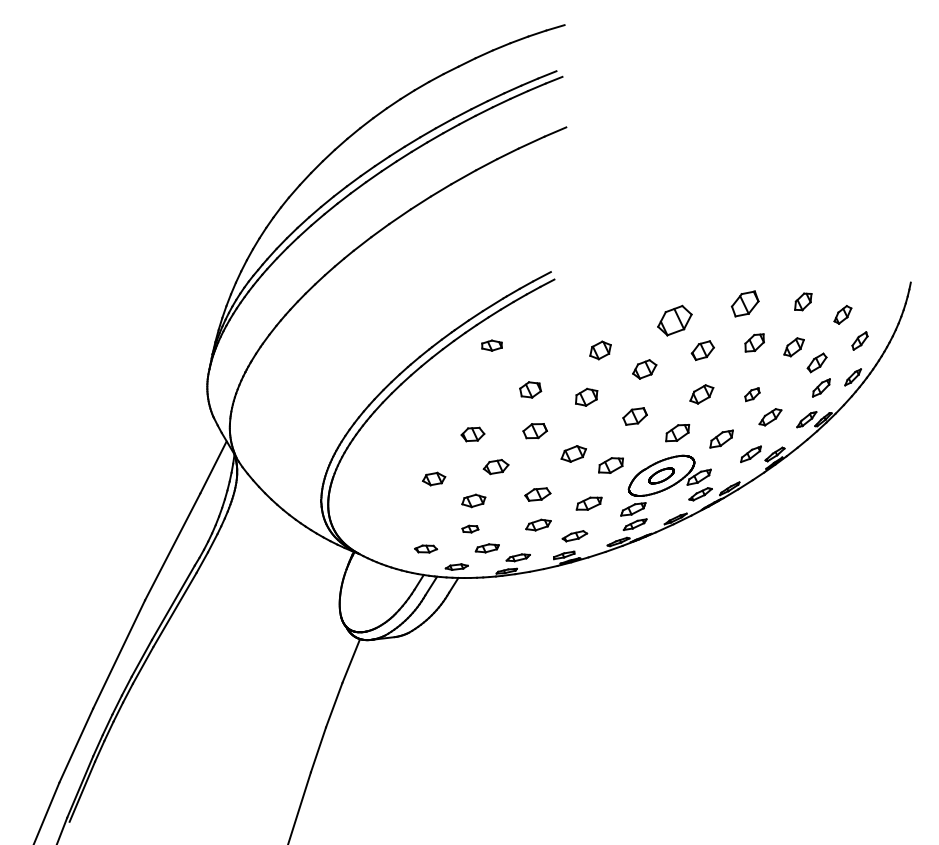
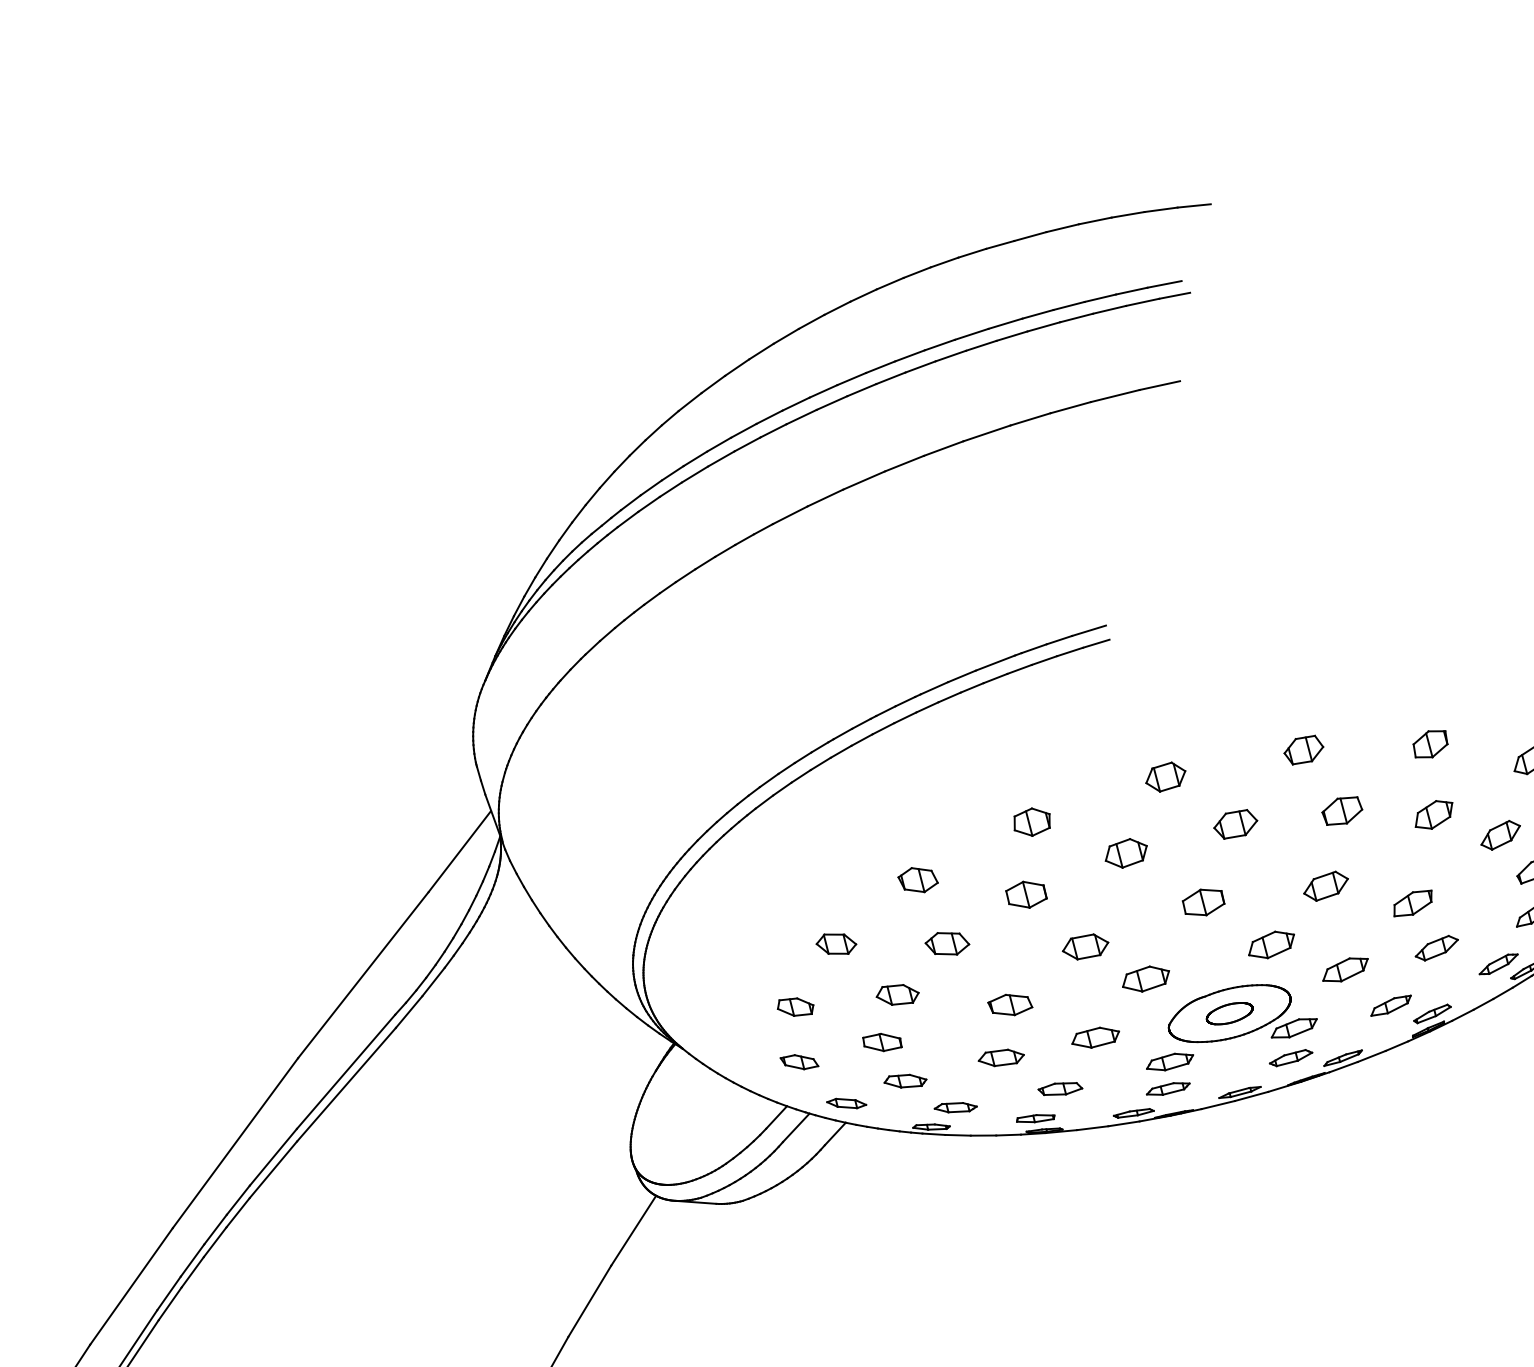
part: (744, 303) -> (1429, 743), size x0.71
part: (674, 320) -> (1303, 749), size x0.62
part: (491, 345) -> (794, 1006), moved
part: (752, 394) -> (1413, 903), size x1.43
part: (470, 528) -> (882, 1041), size x1.43

